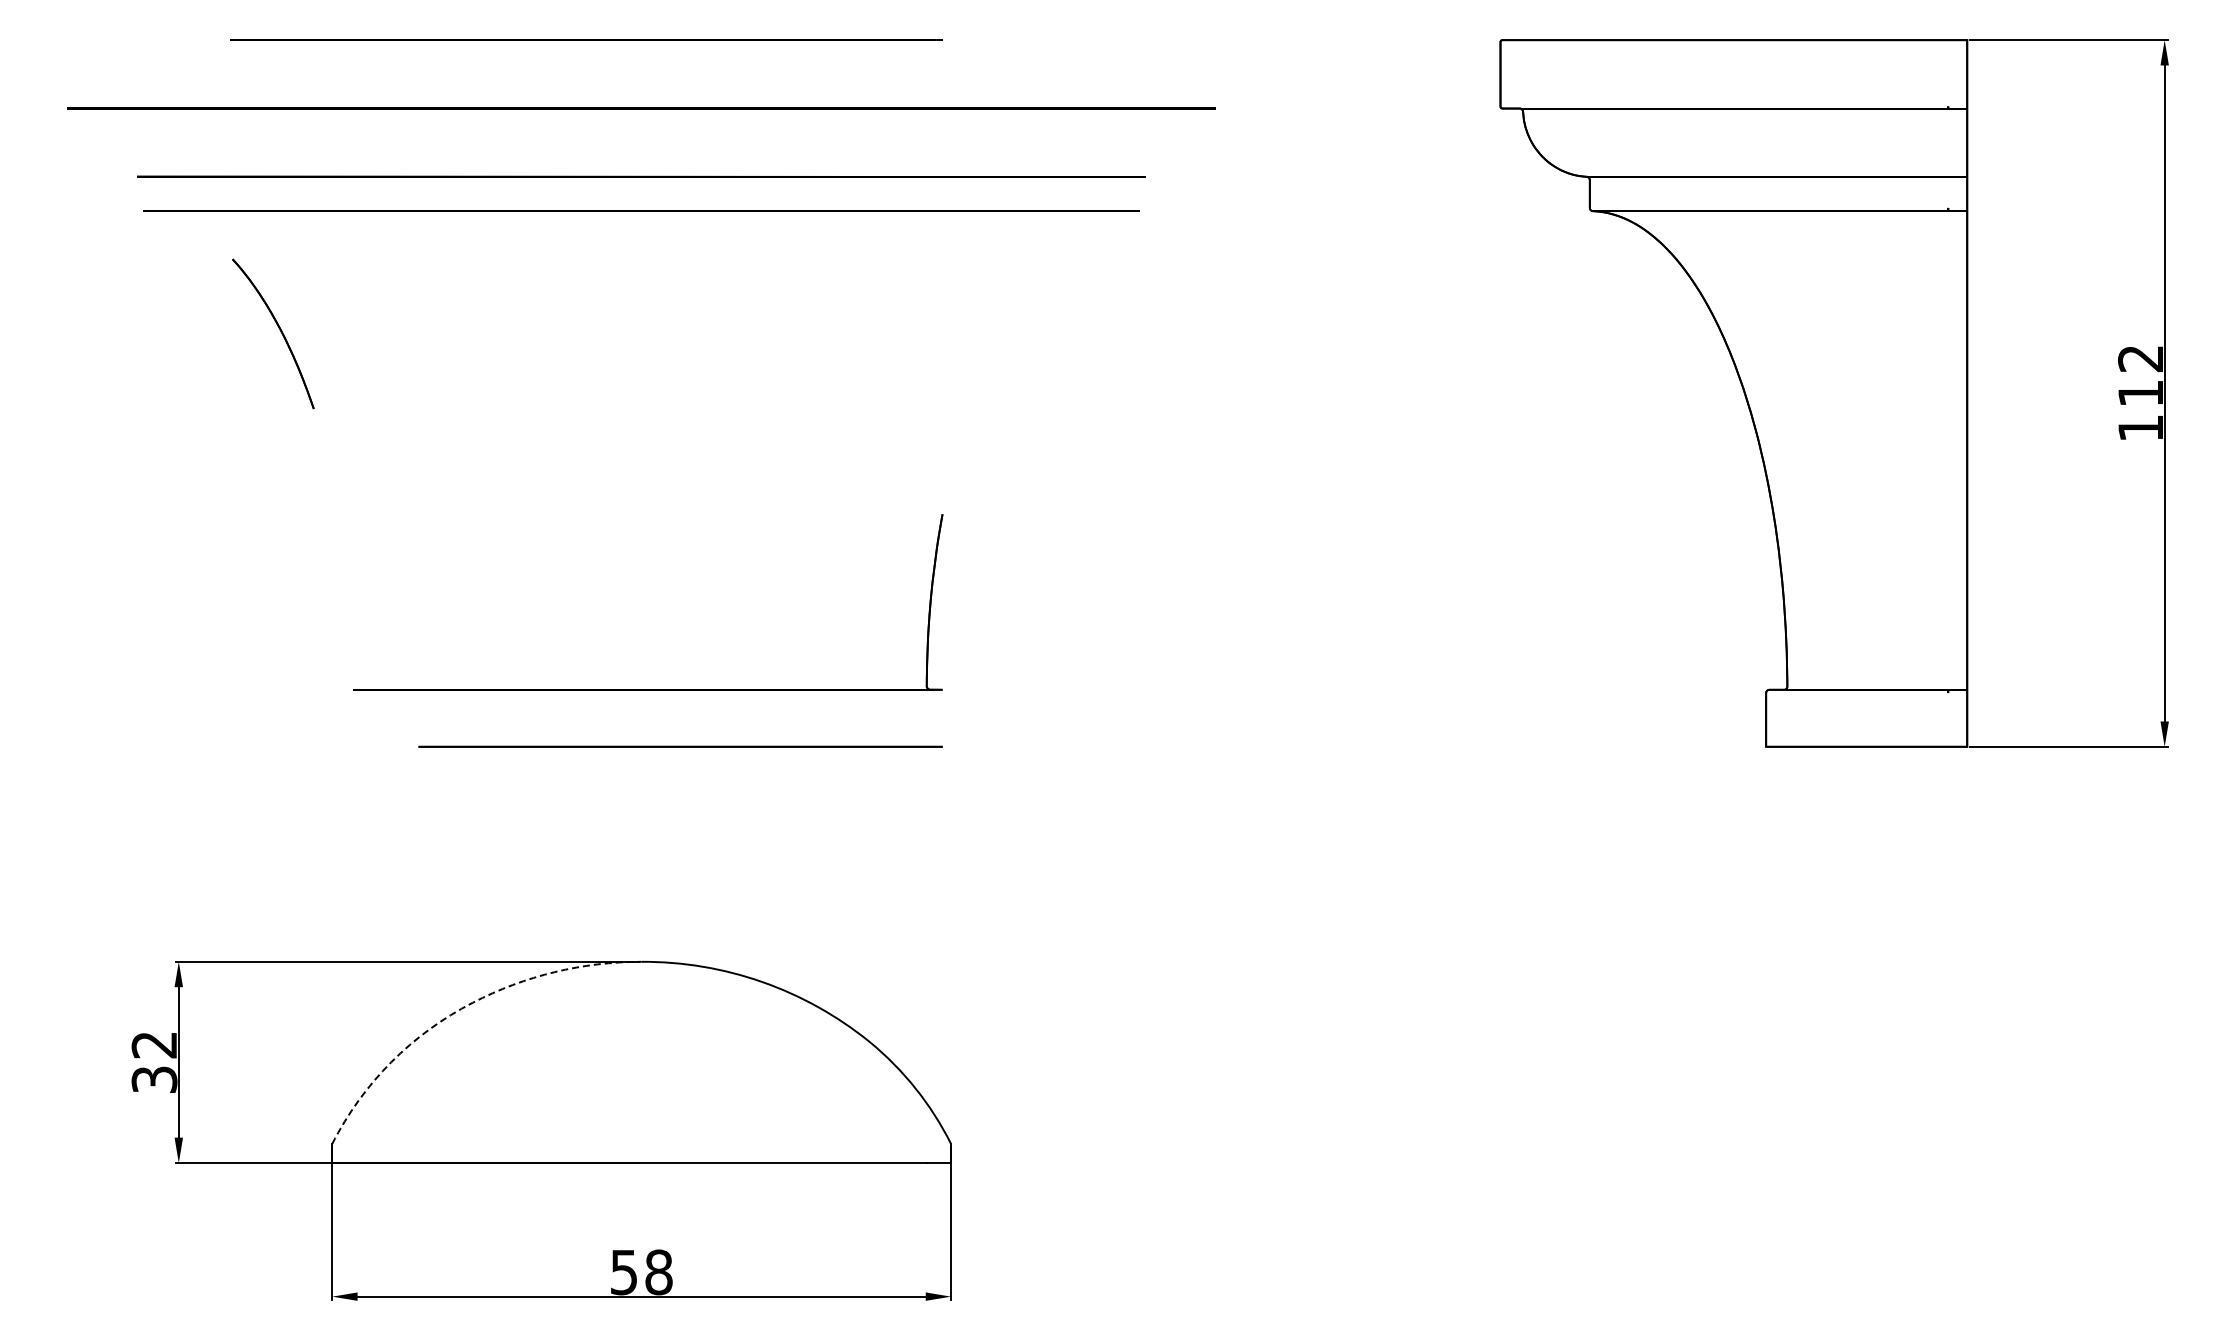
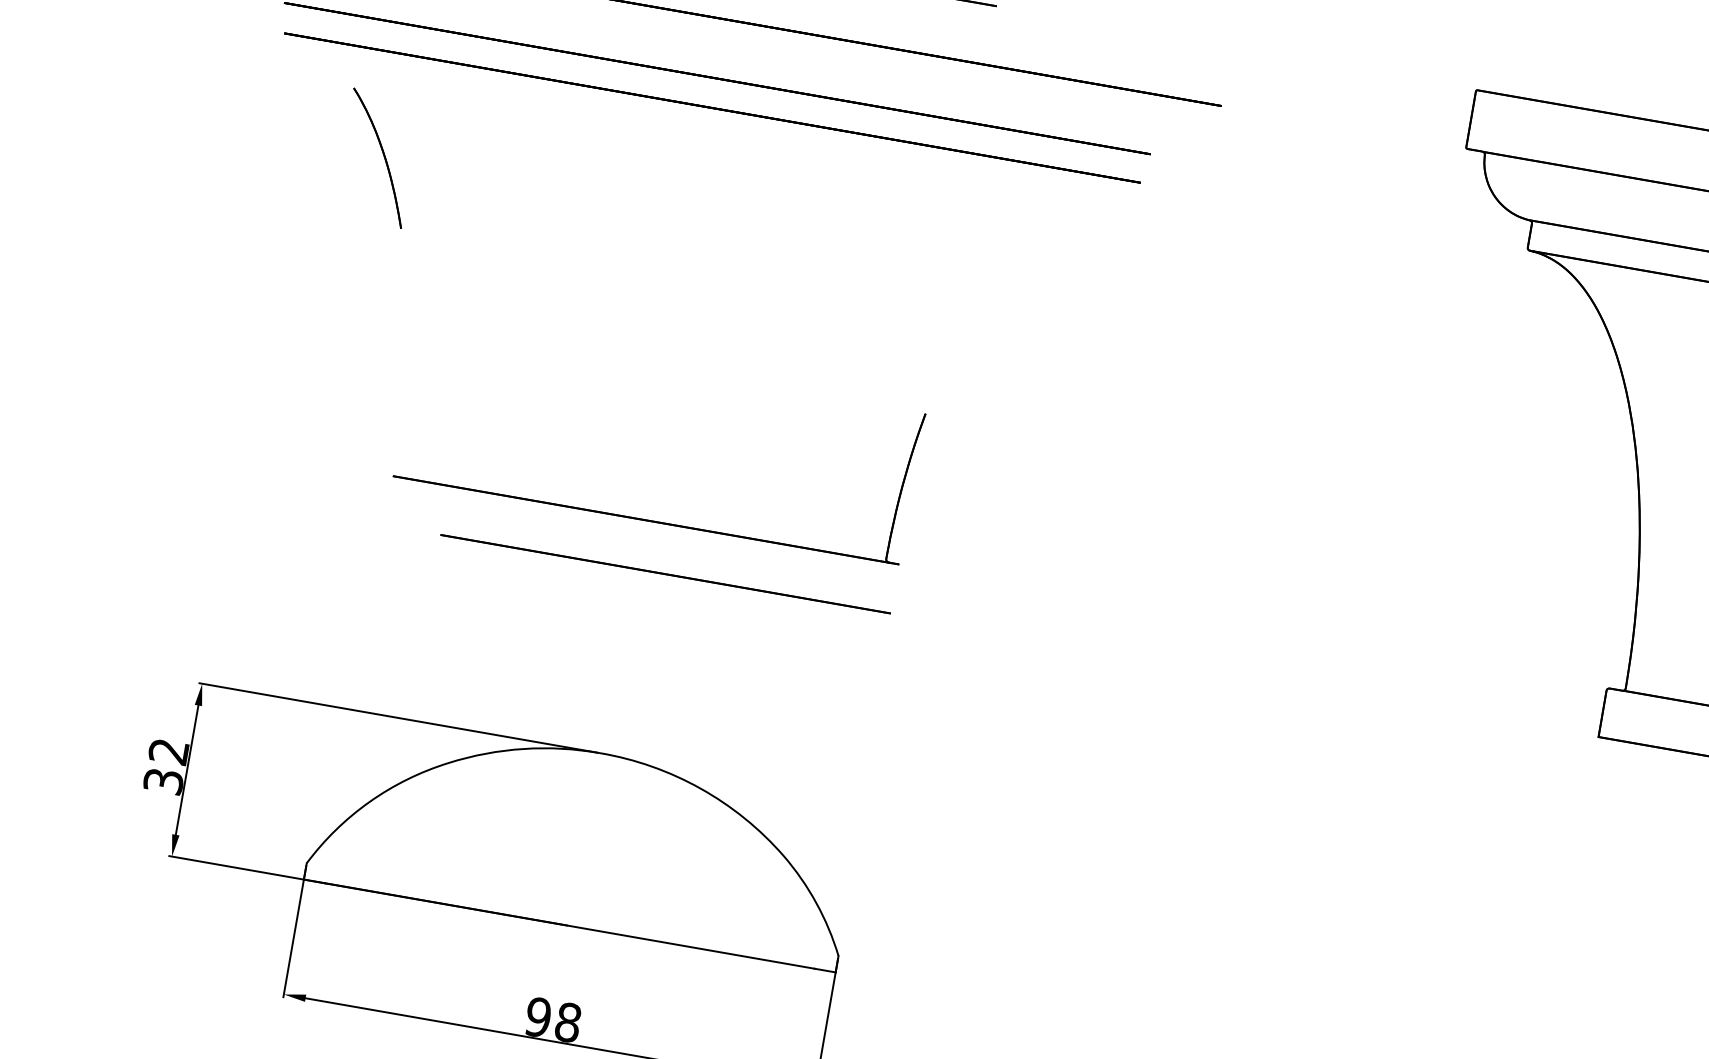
line: (461, 1008) -> (438, 766), dashed -> solid
text: (623, 1272) -> (537, 1017), 58 -> 98

